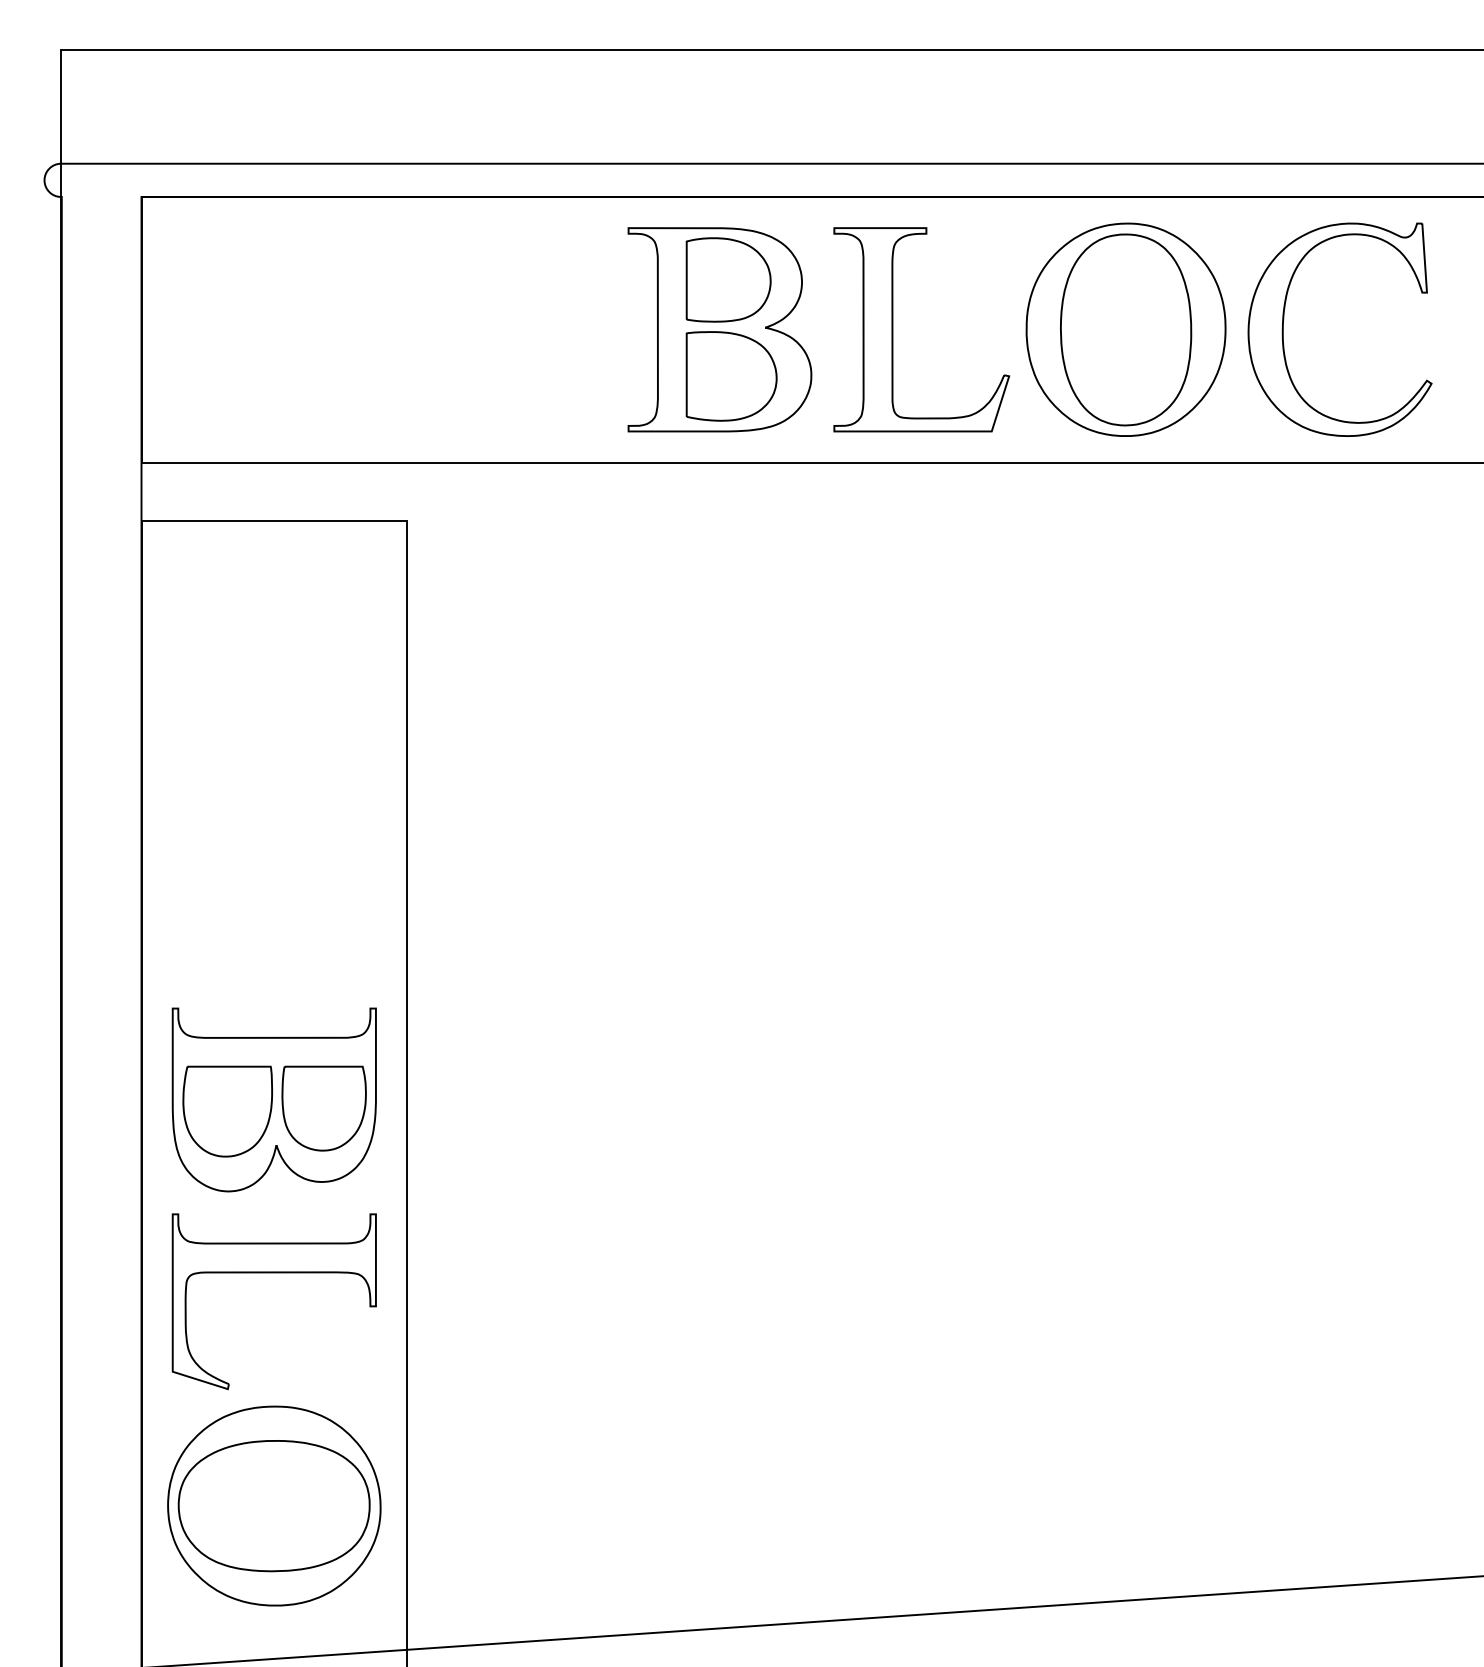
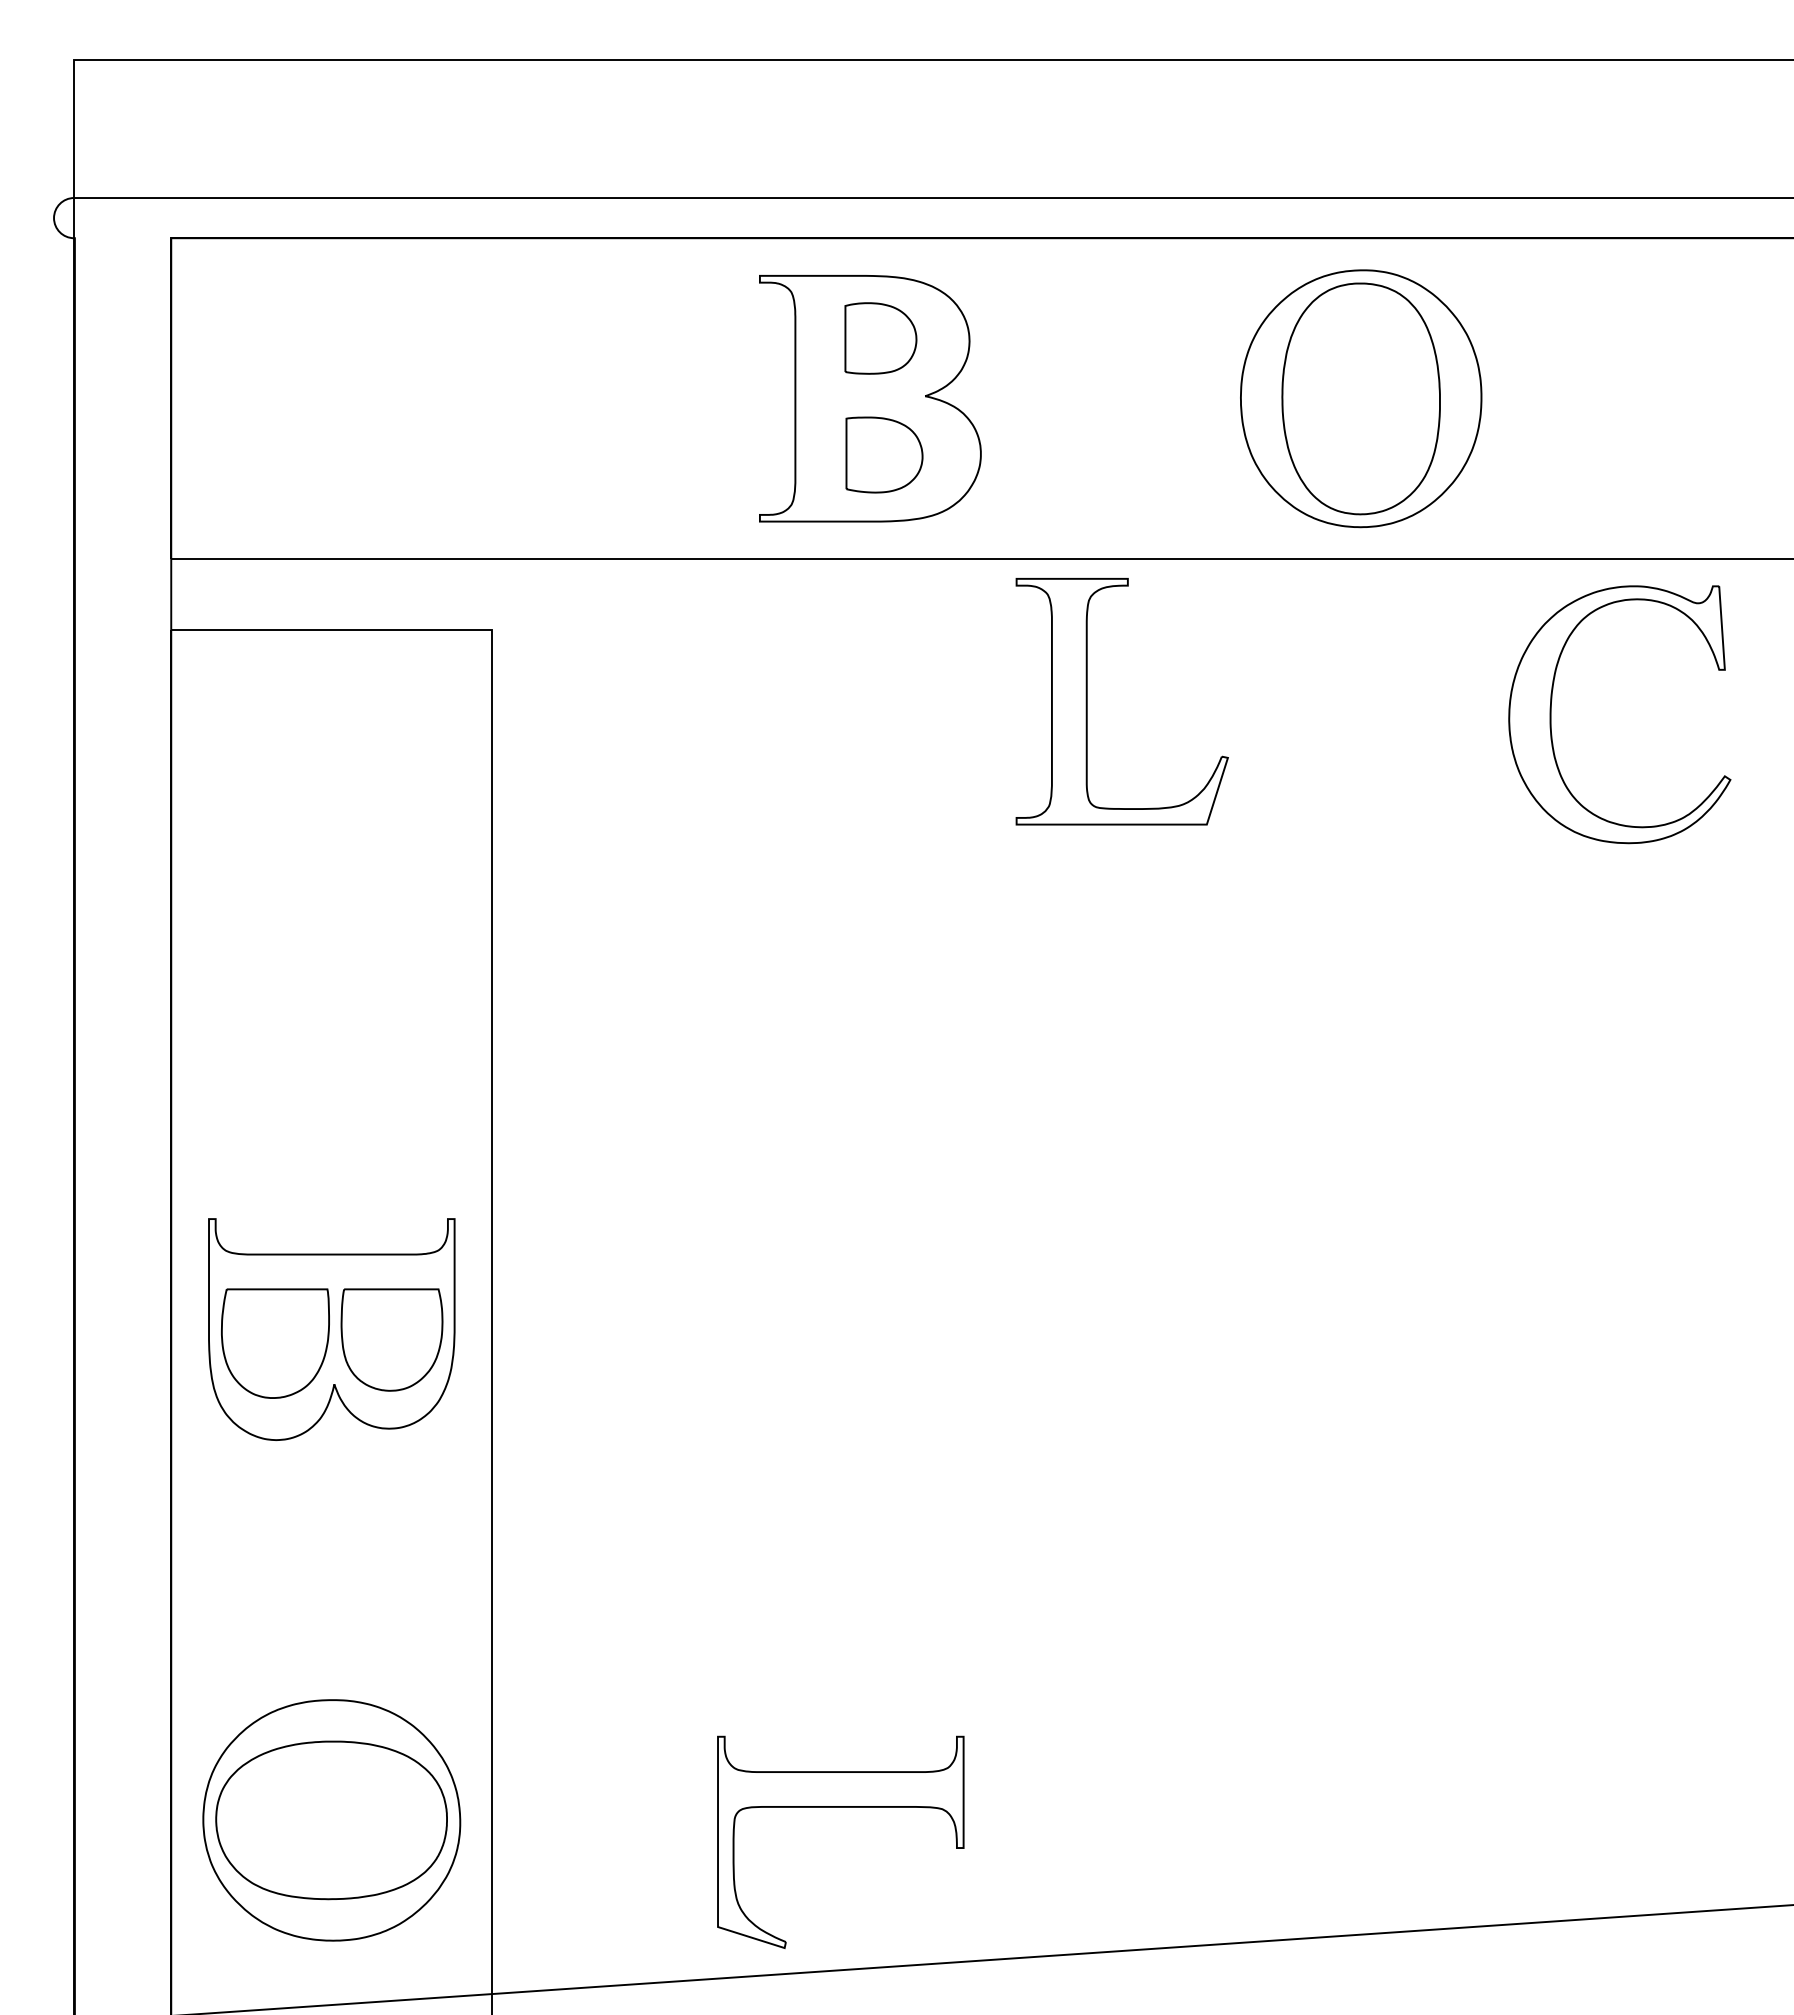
part: (728, 279) -> (880, 338), size x0.7
part: (893, 329) -> (1087, 701), moved
part: (1283, 329) -> (1551, 714), moved
part: (731, 375) -> (884, 454), size x0.7
part: (274, 1272) -> (840, 1807), moved

